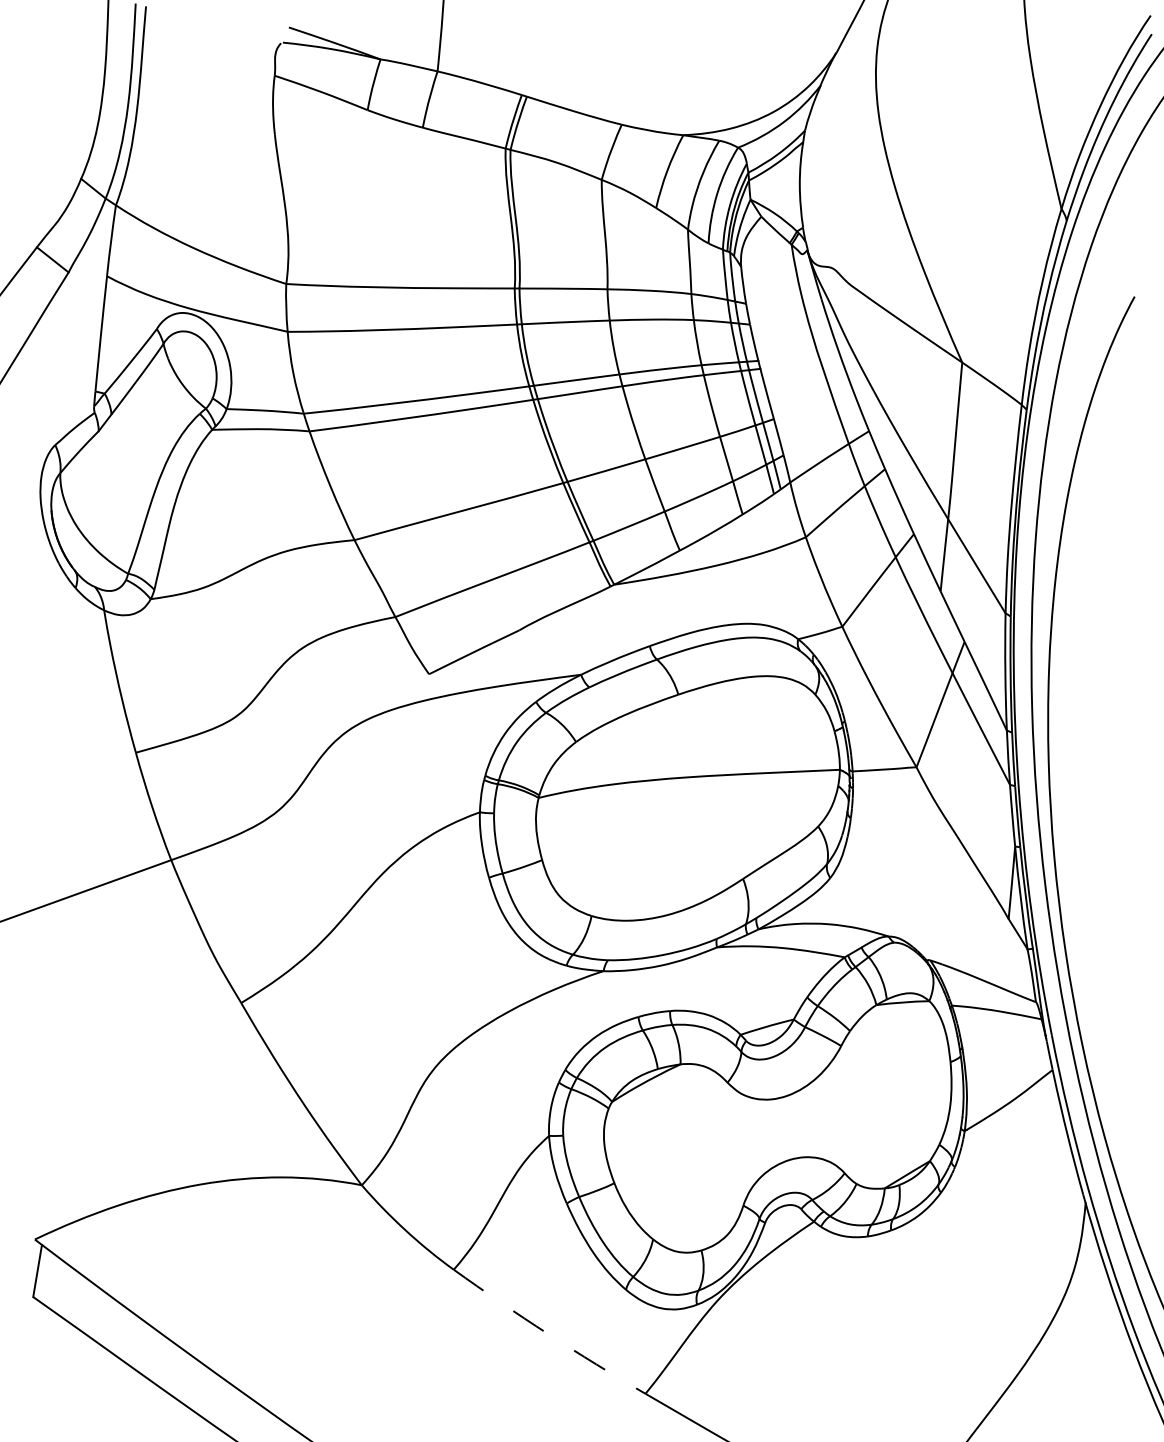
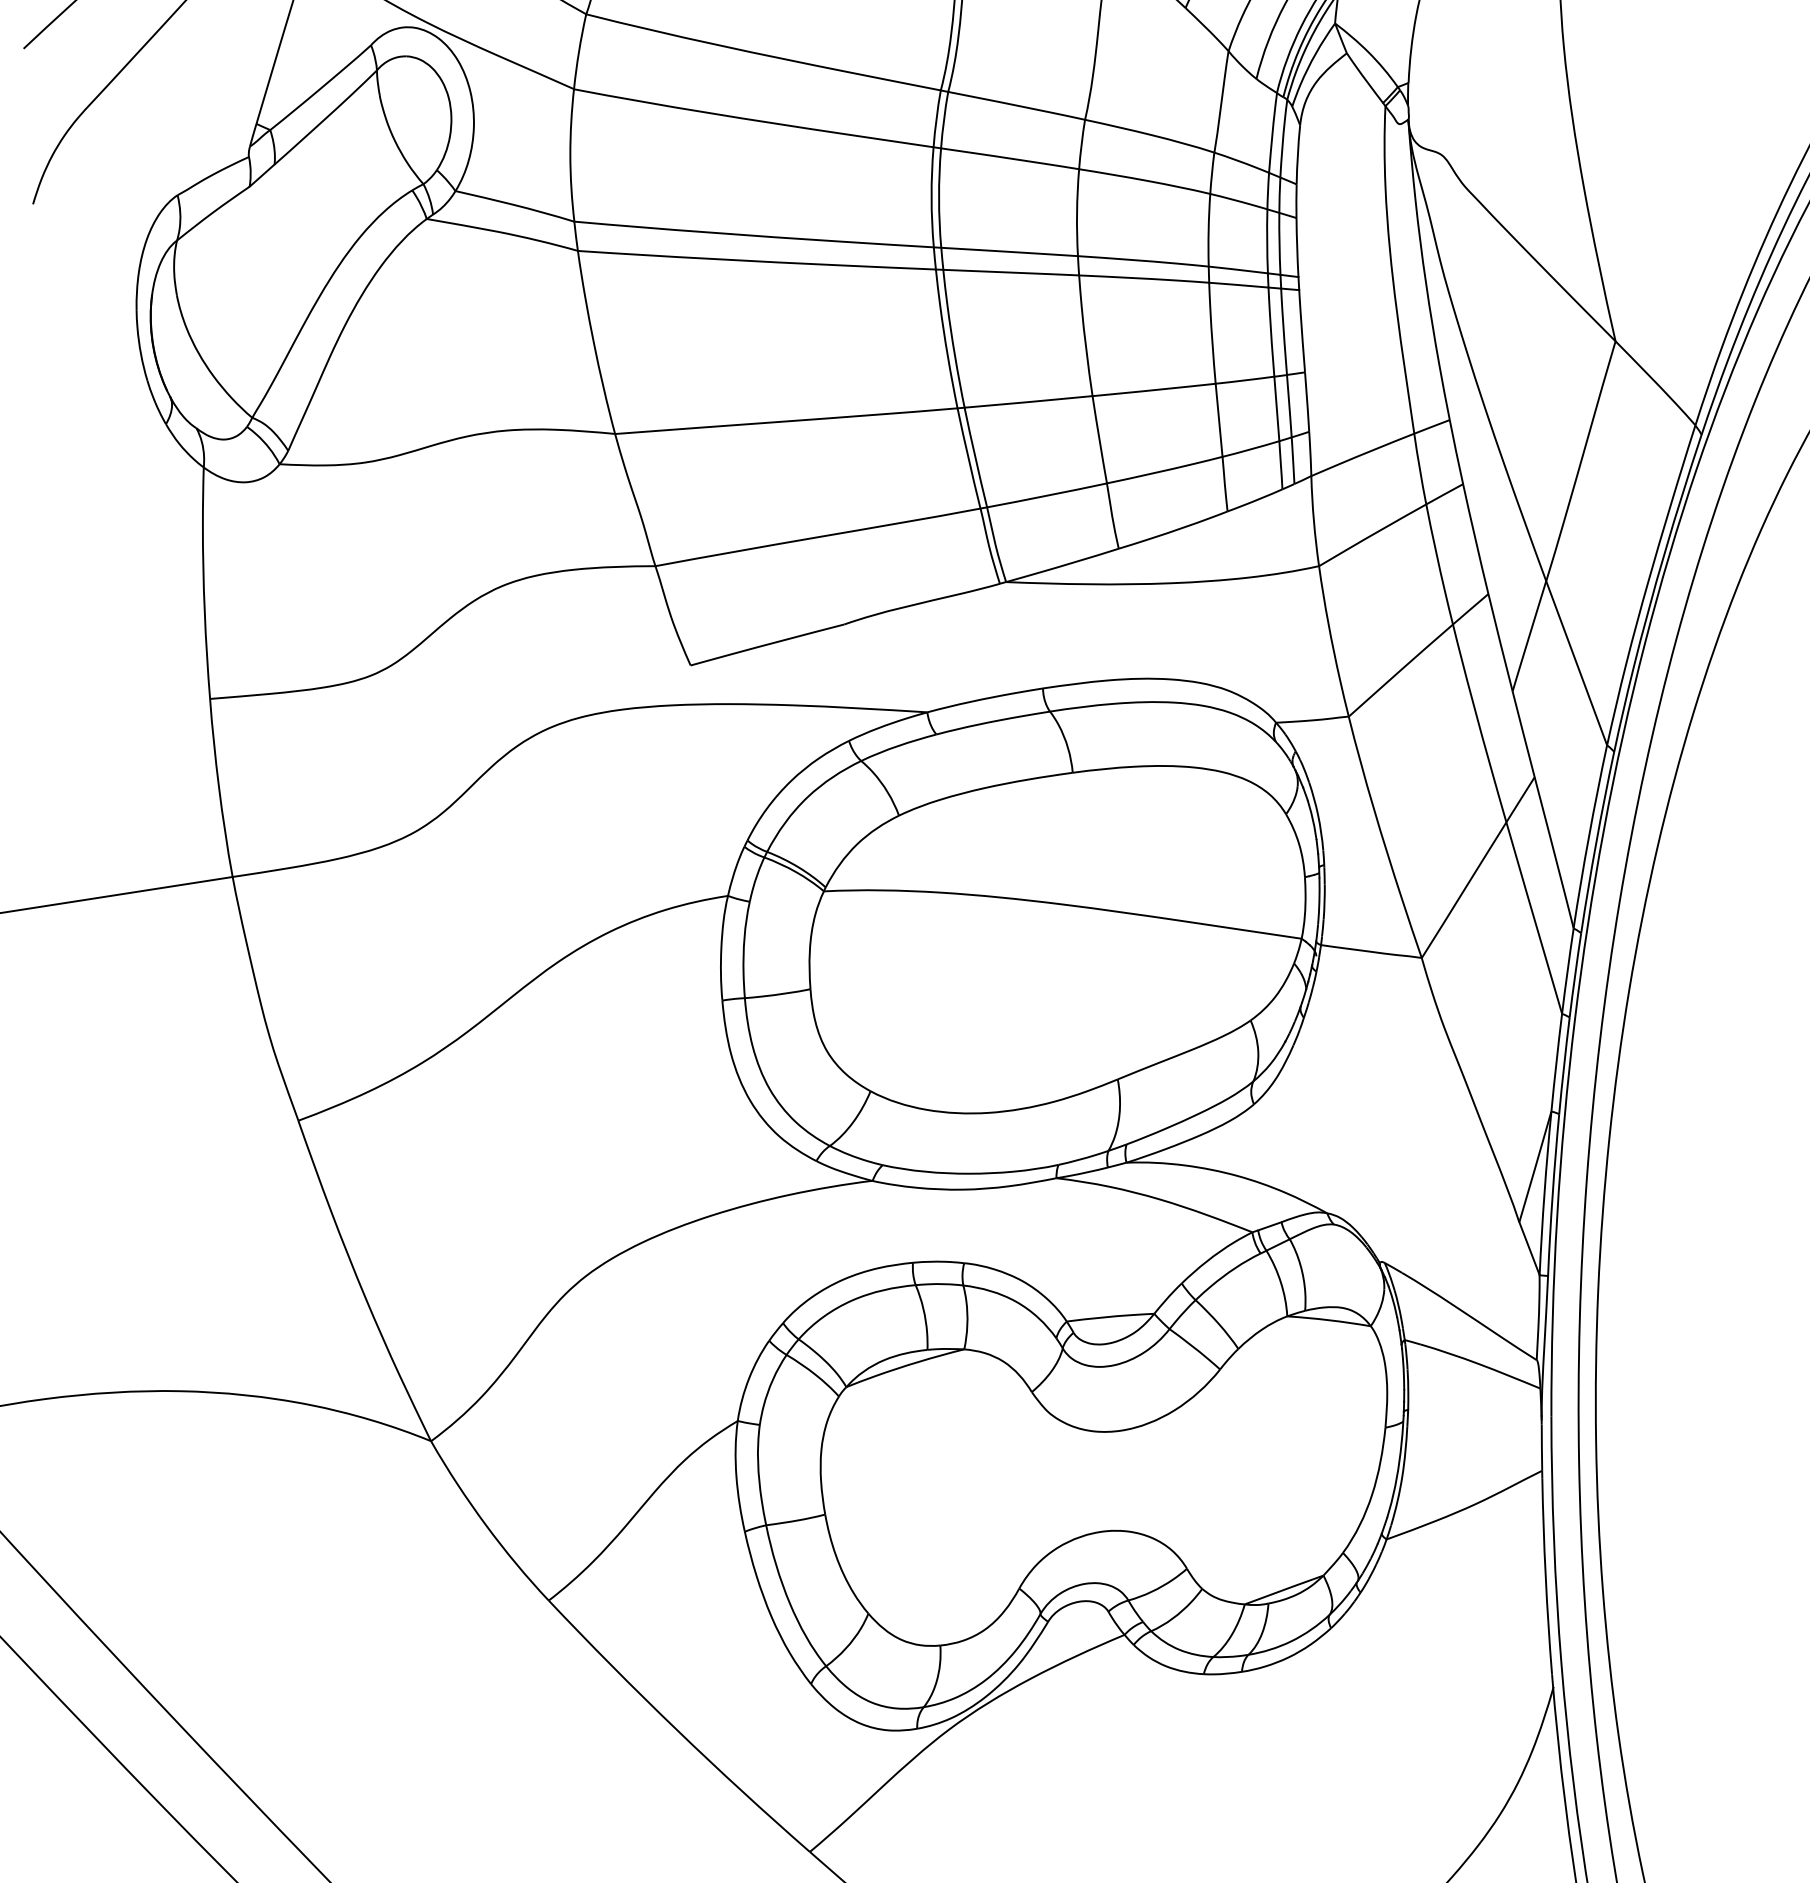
arc: (548, 1334) -> (676, 1730), dashed -> solid

